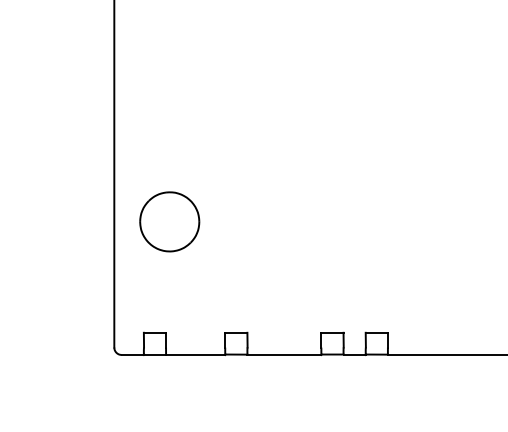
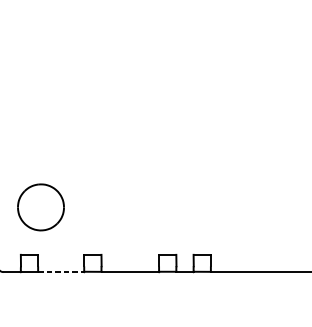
part: (169, 221) -> (40, 207), moved
line: (195, 354) -> (61, 271), solid -> dashed

